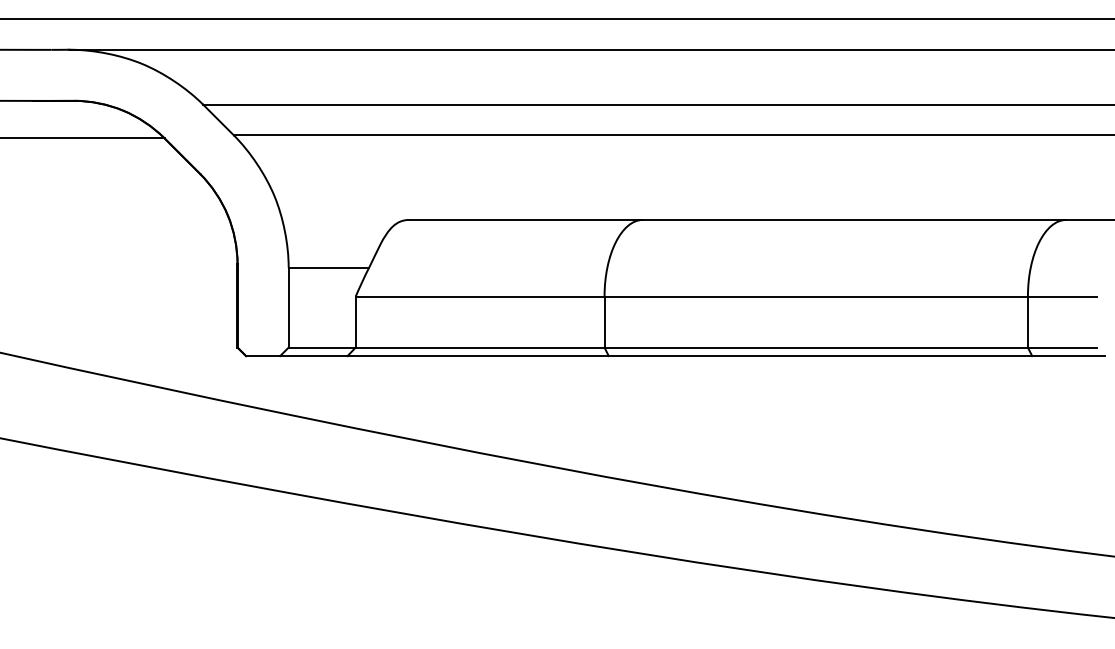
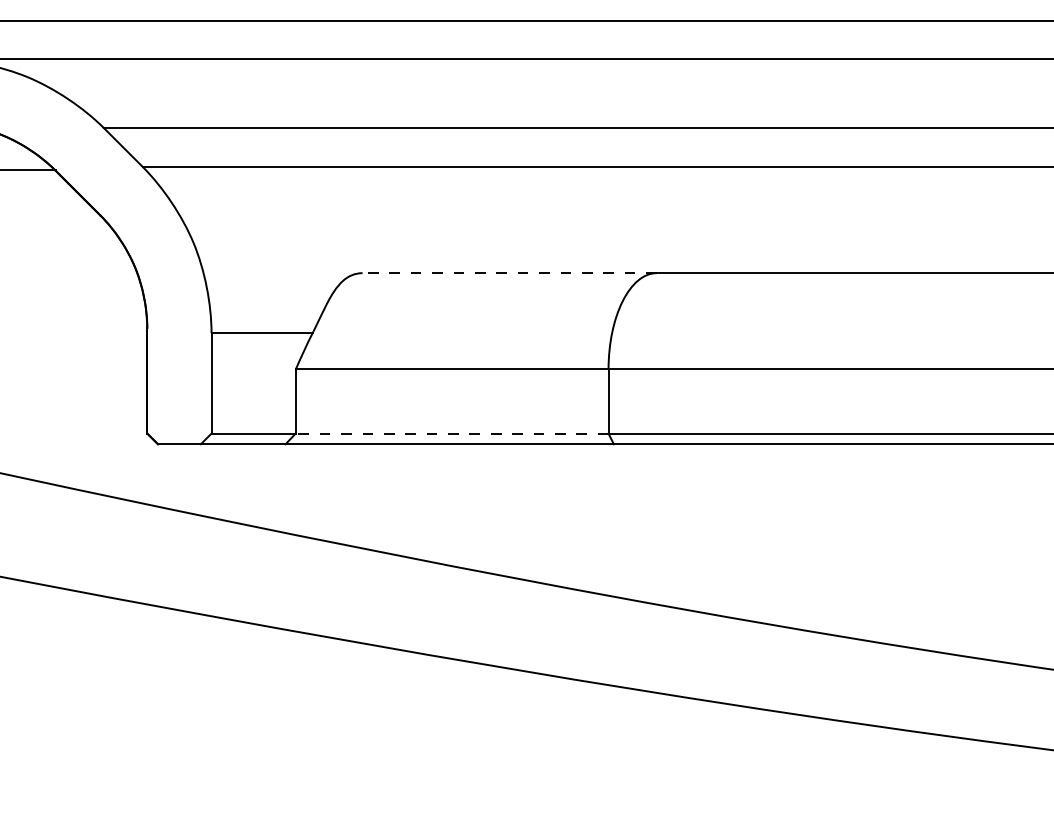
line: (525, 219) -> (509, 272), solid -> dashed
line: (479, 347) -> (451, 433), solid -> dashed

